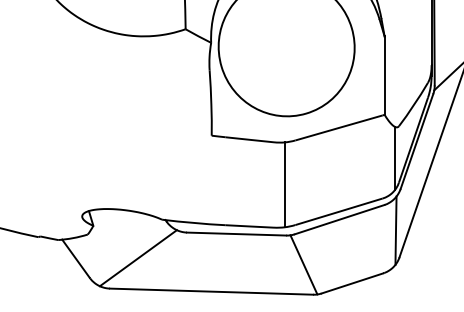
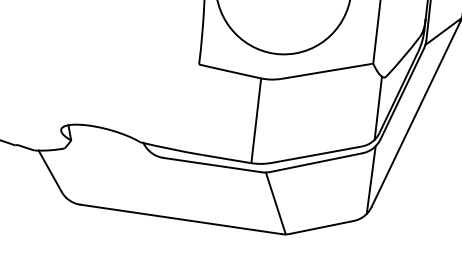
line: (284, 184) -> (255, 120), moved
line: (137, 258) -> (111, 177), removed

